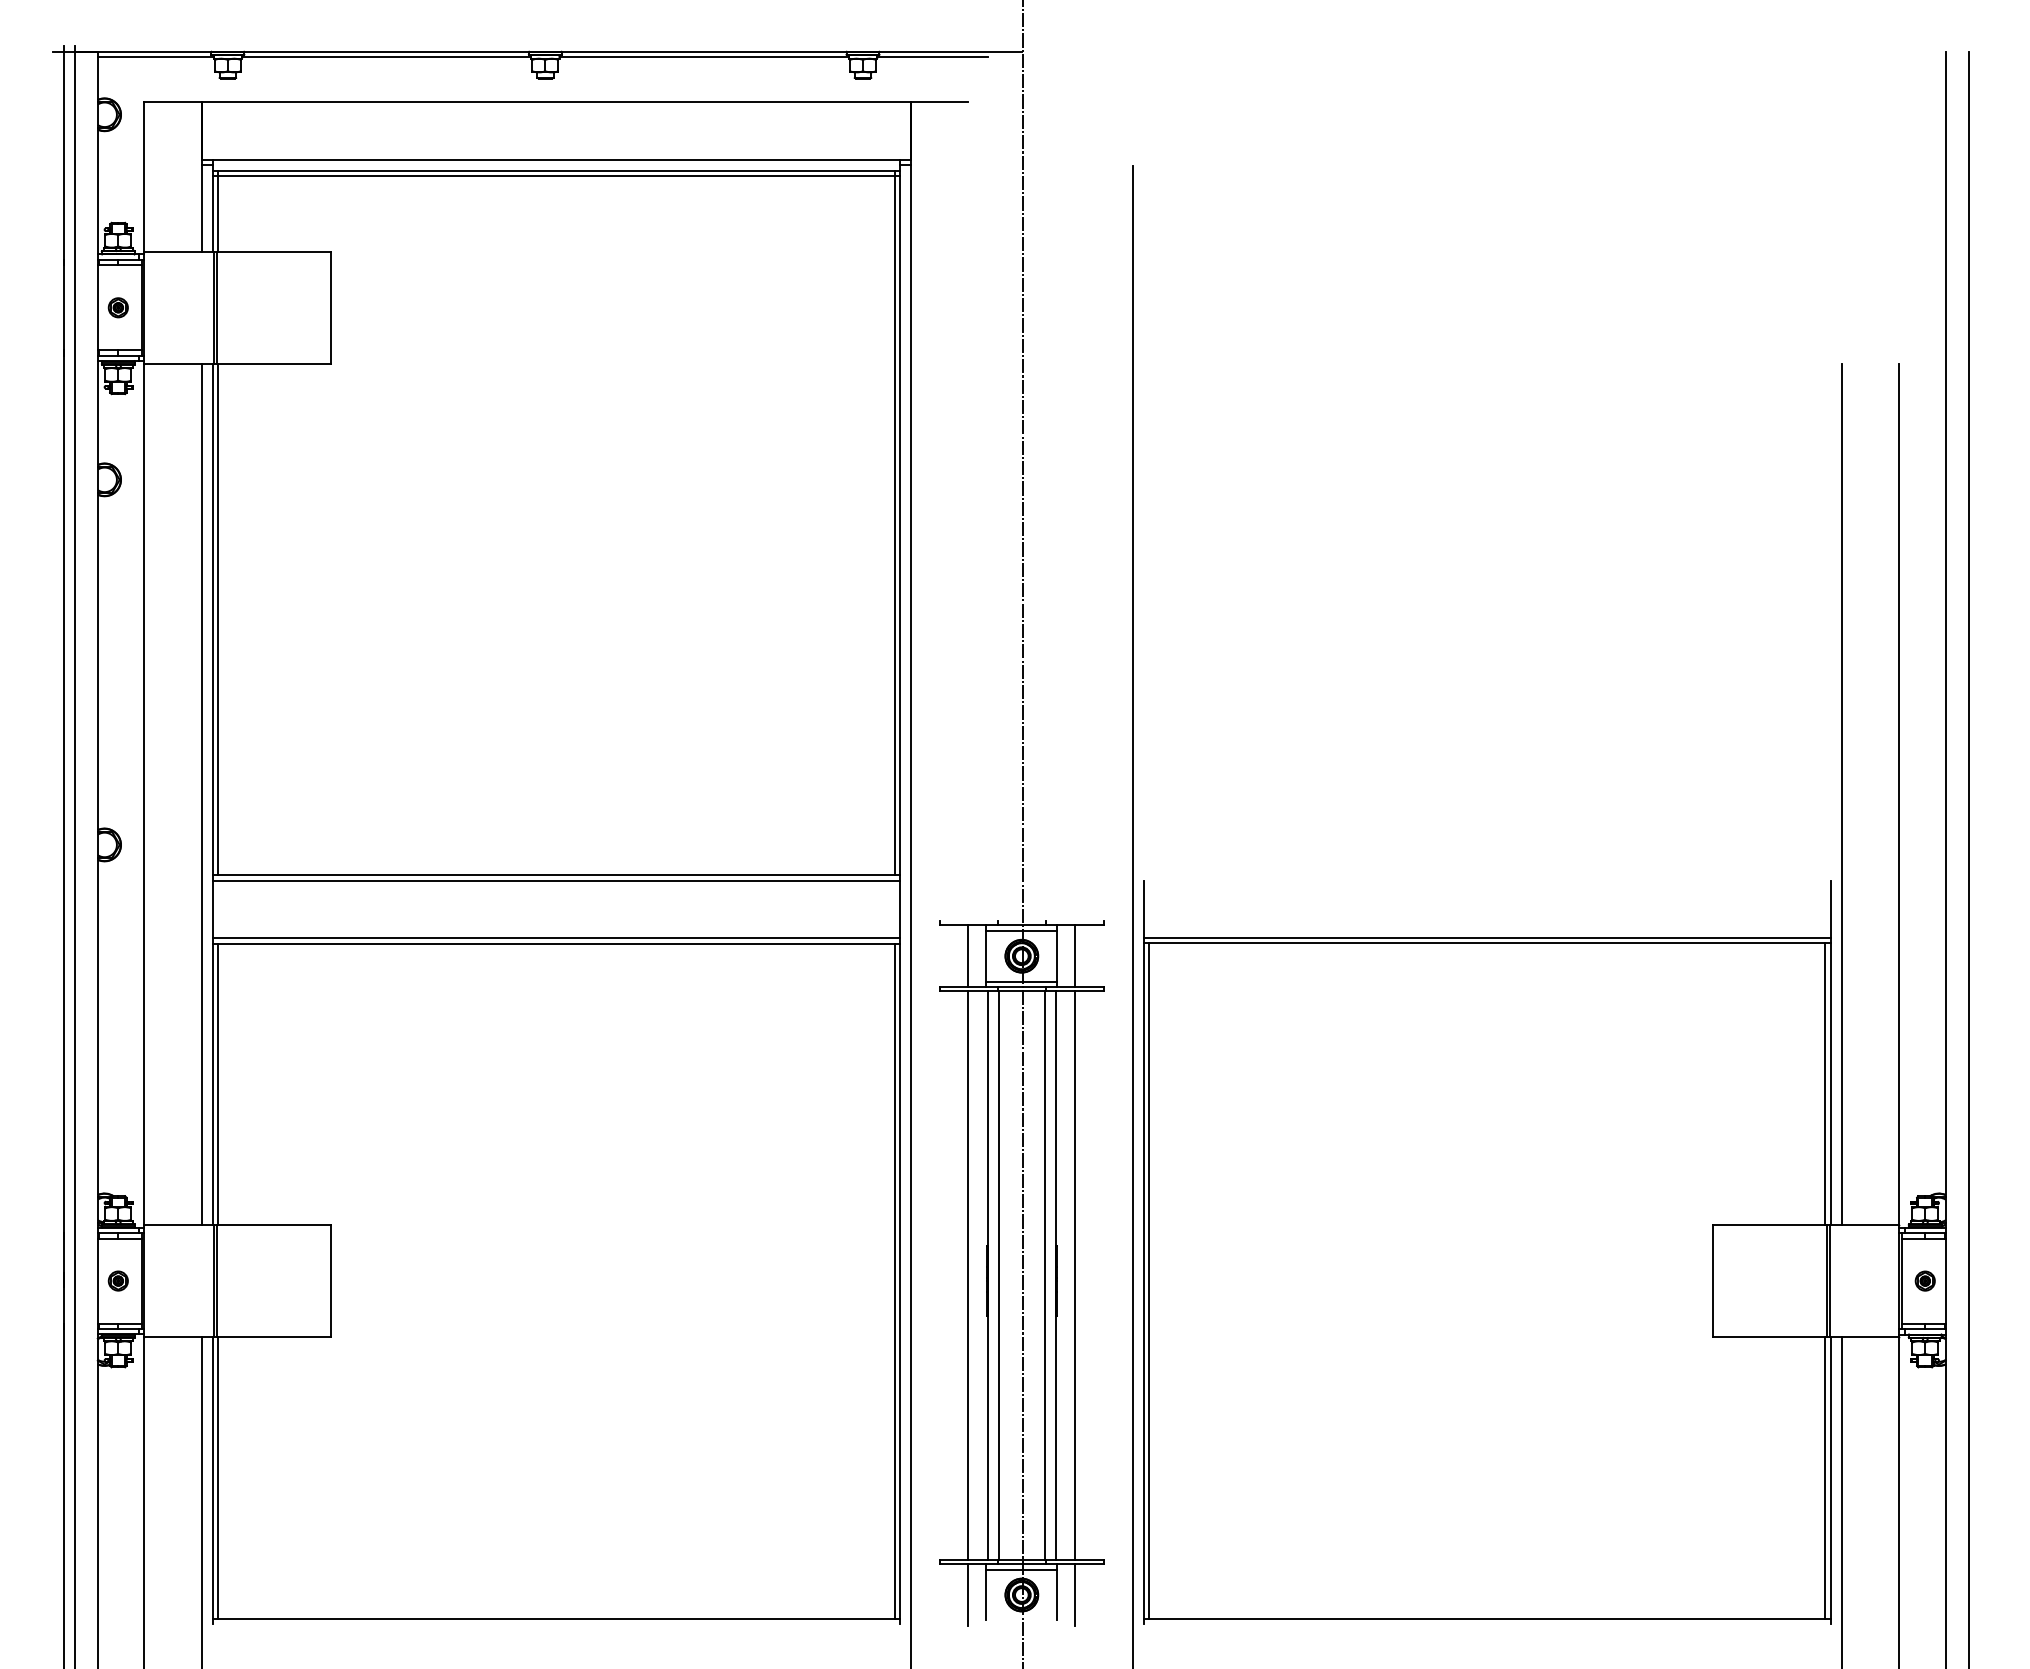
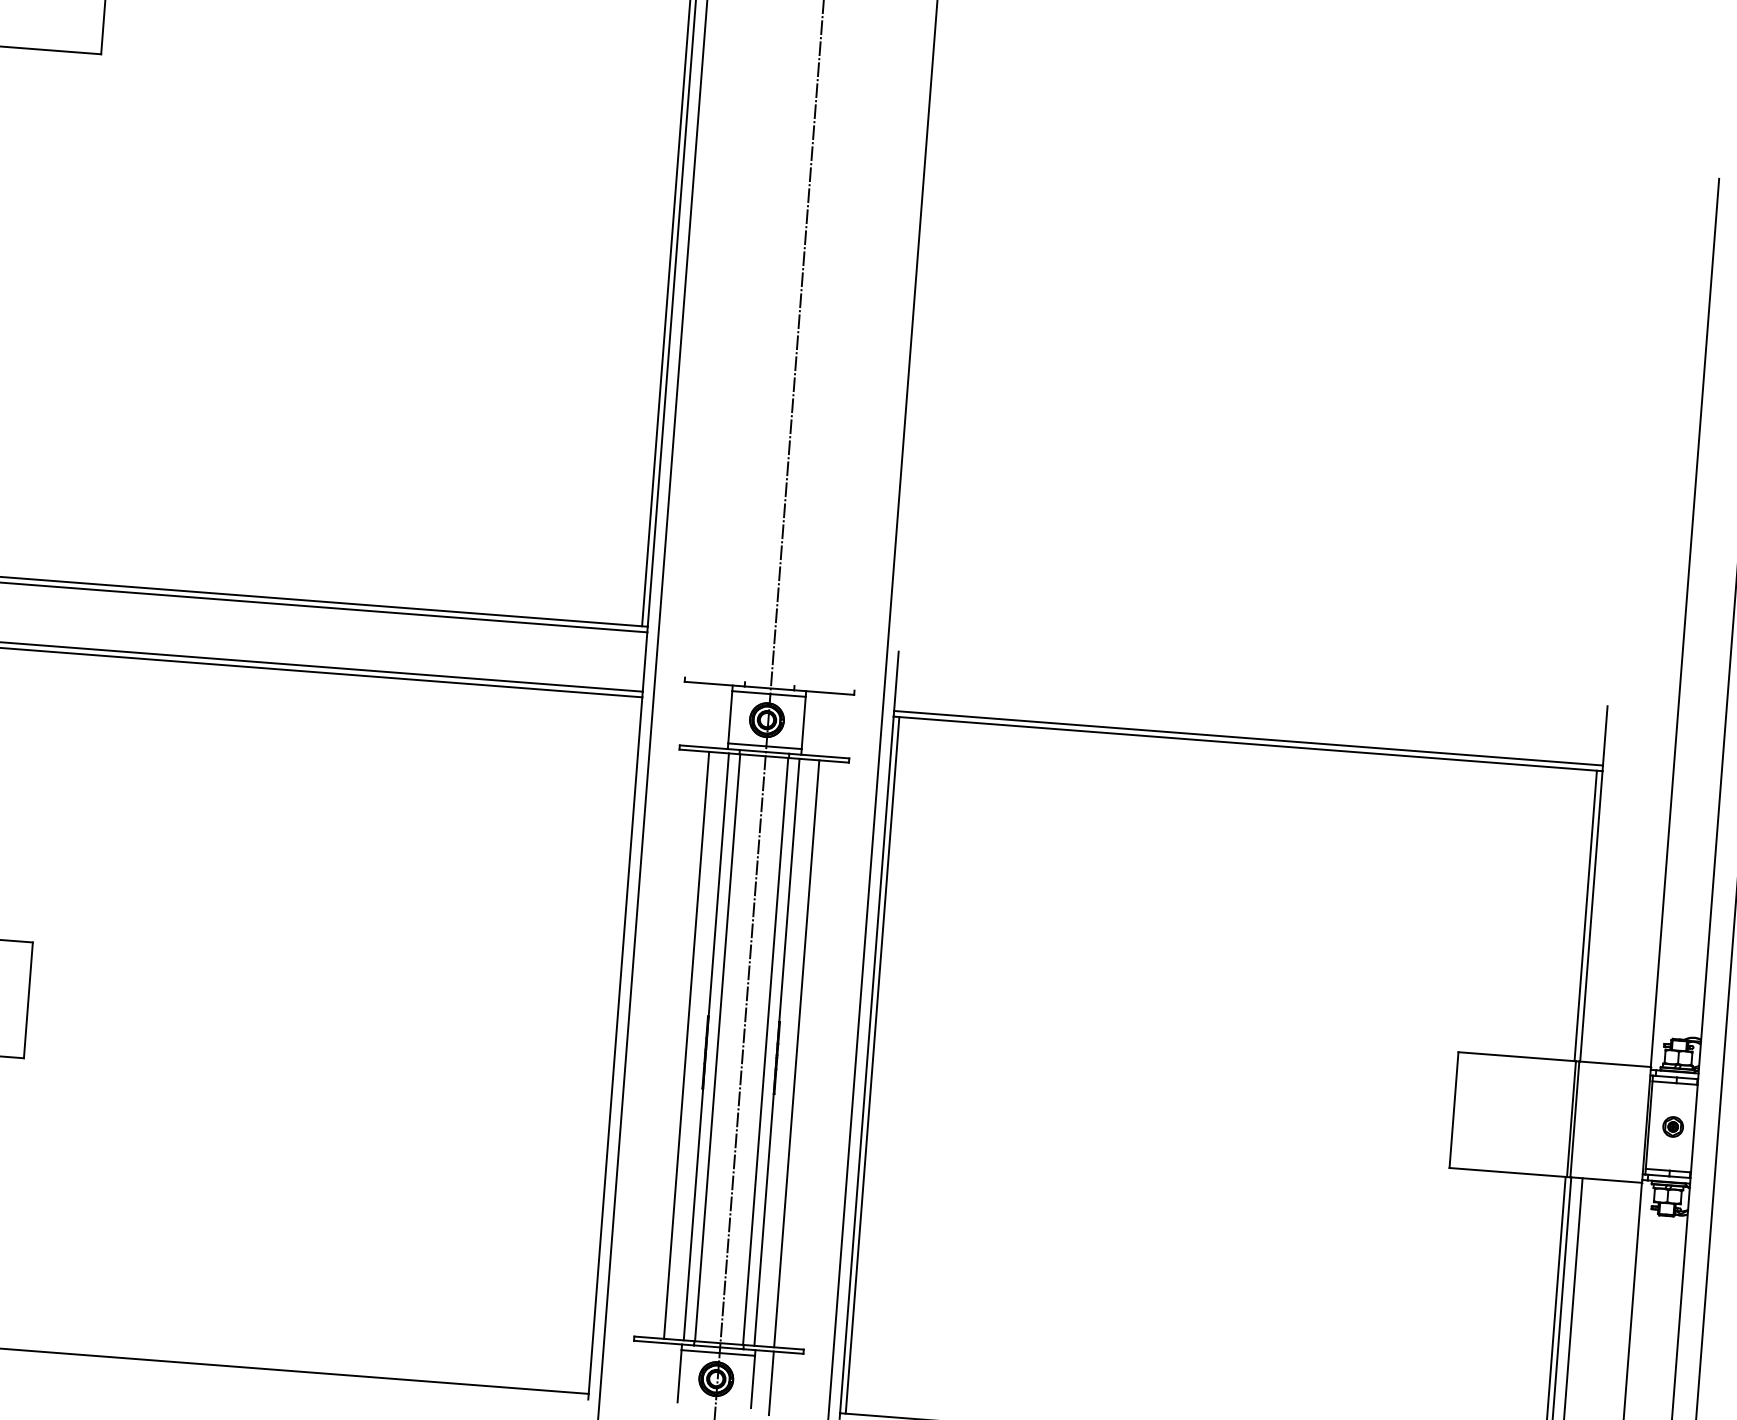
line: (1841, 794) -> (1625, 618), removed
line: (968, 956) -> (711, 716), removed
line: (1075, 956) -> (822, 724), removed
line: (894, 1280) -> (609, 1044), removed
line: (968, 1594) -> (661, 1374), removed

